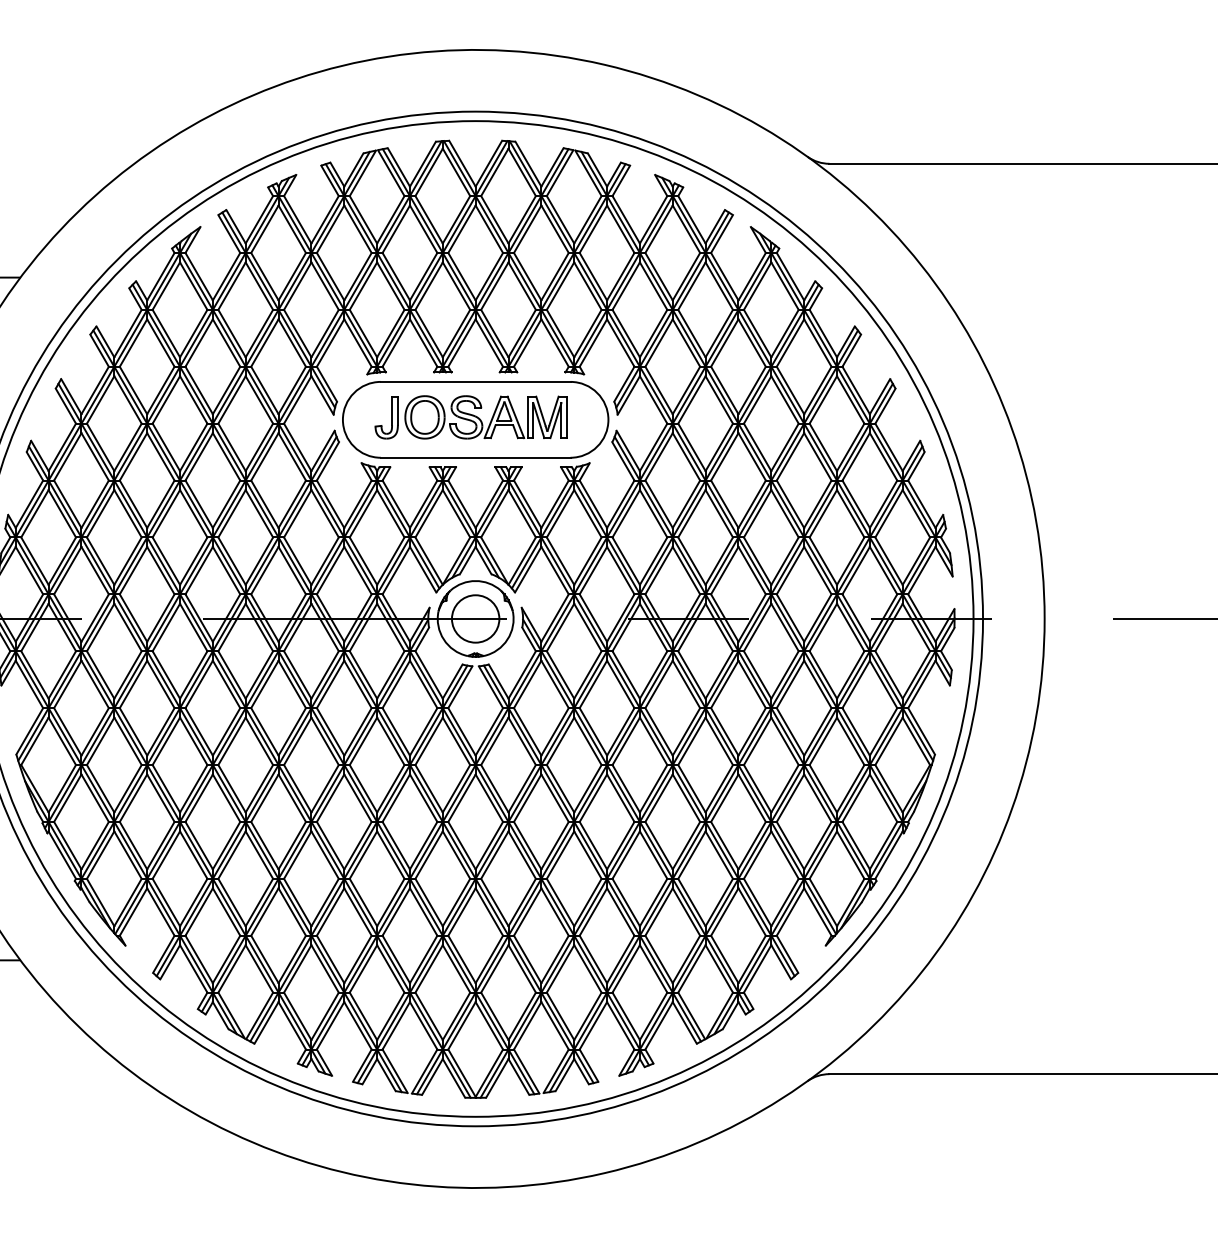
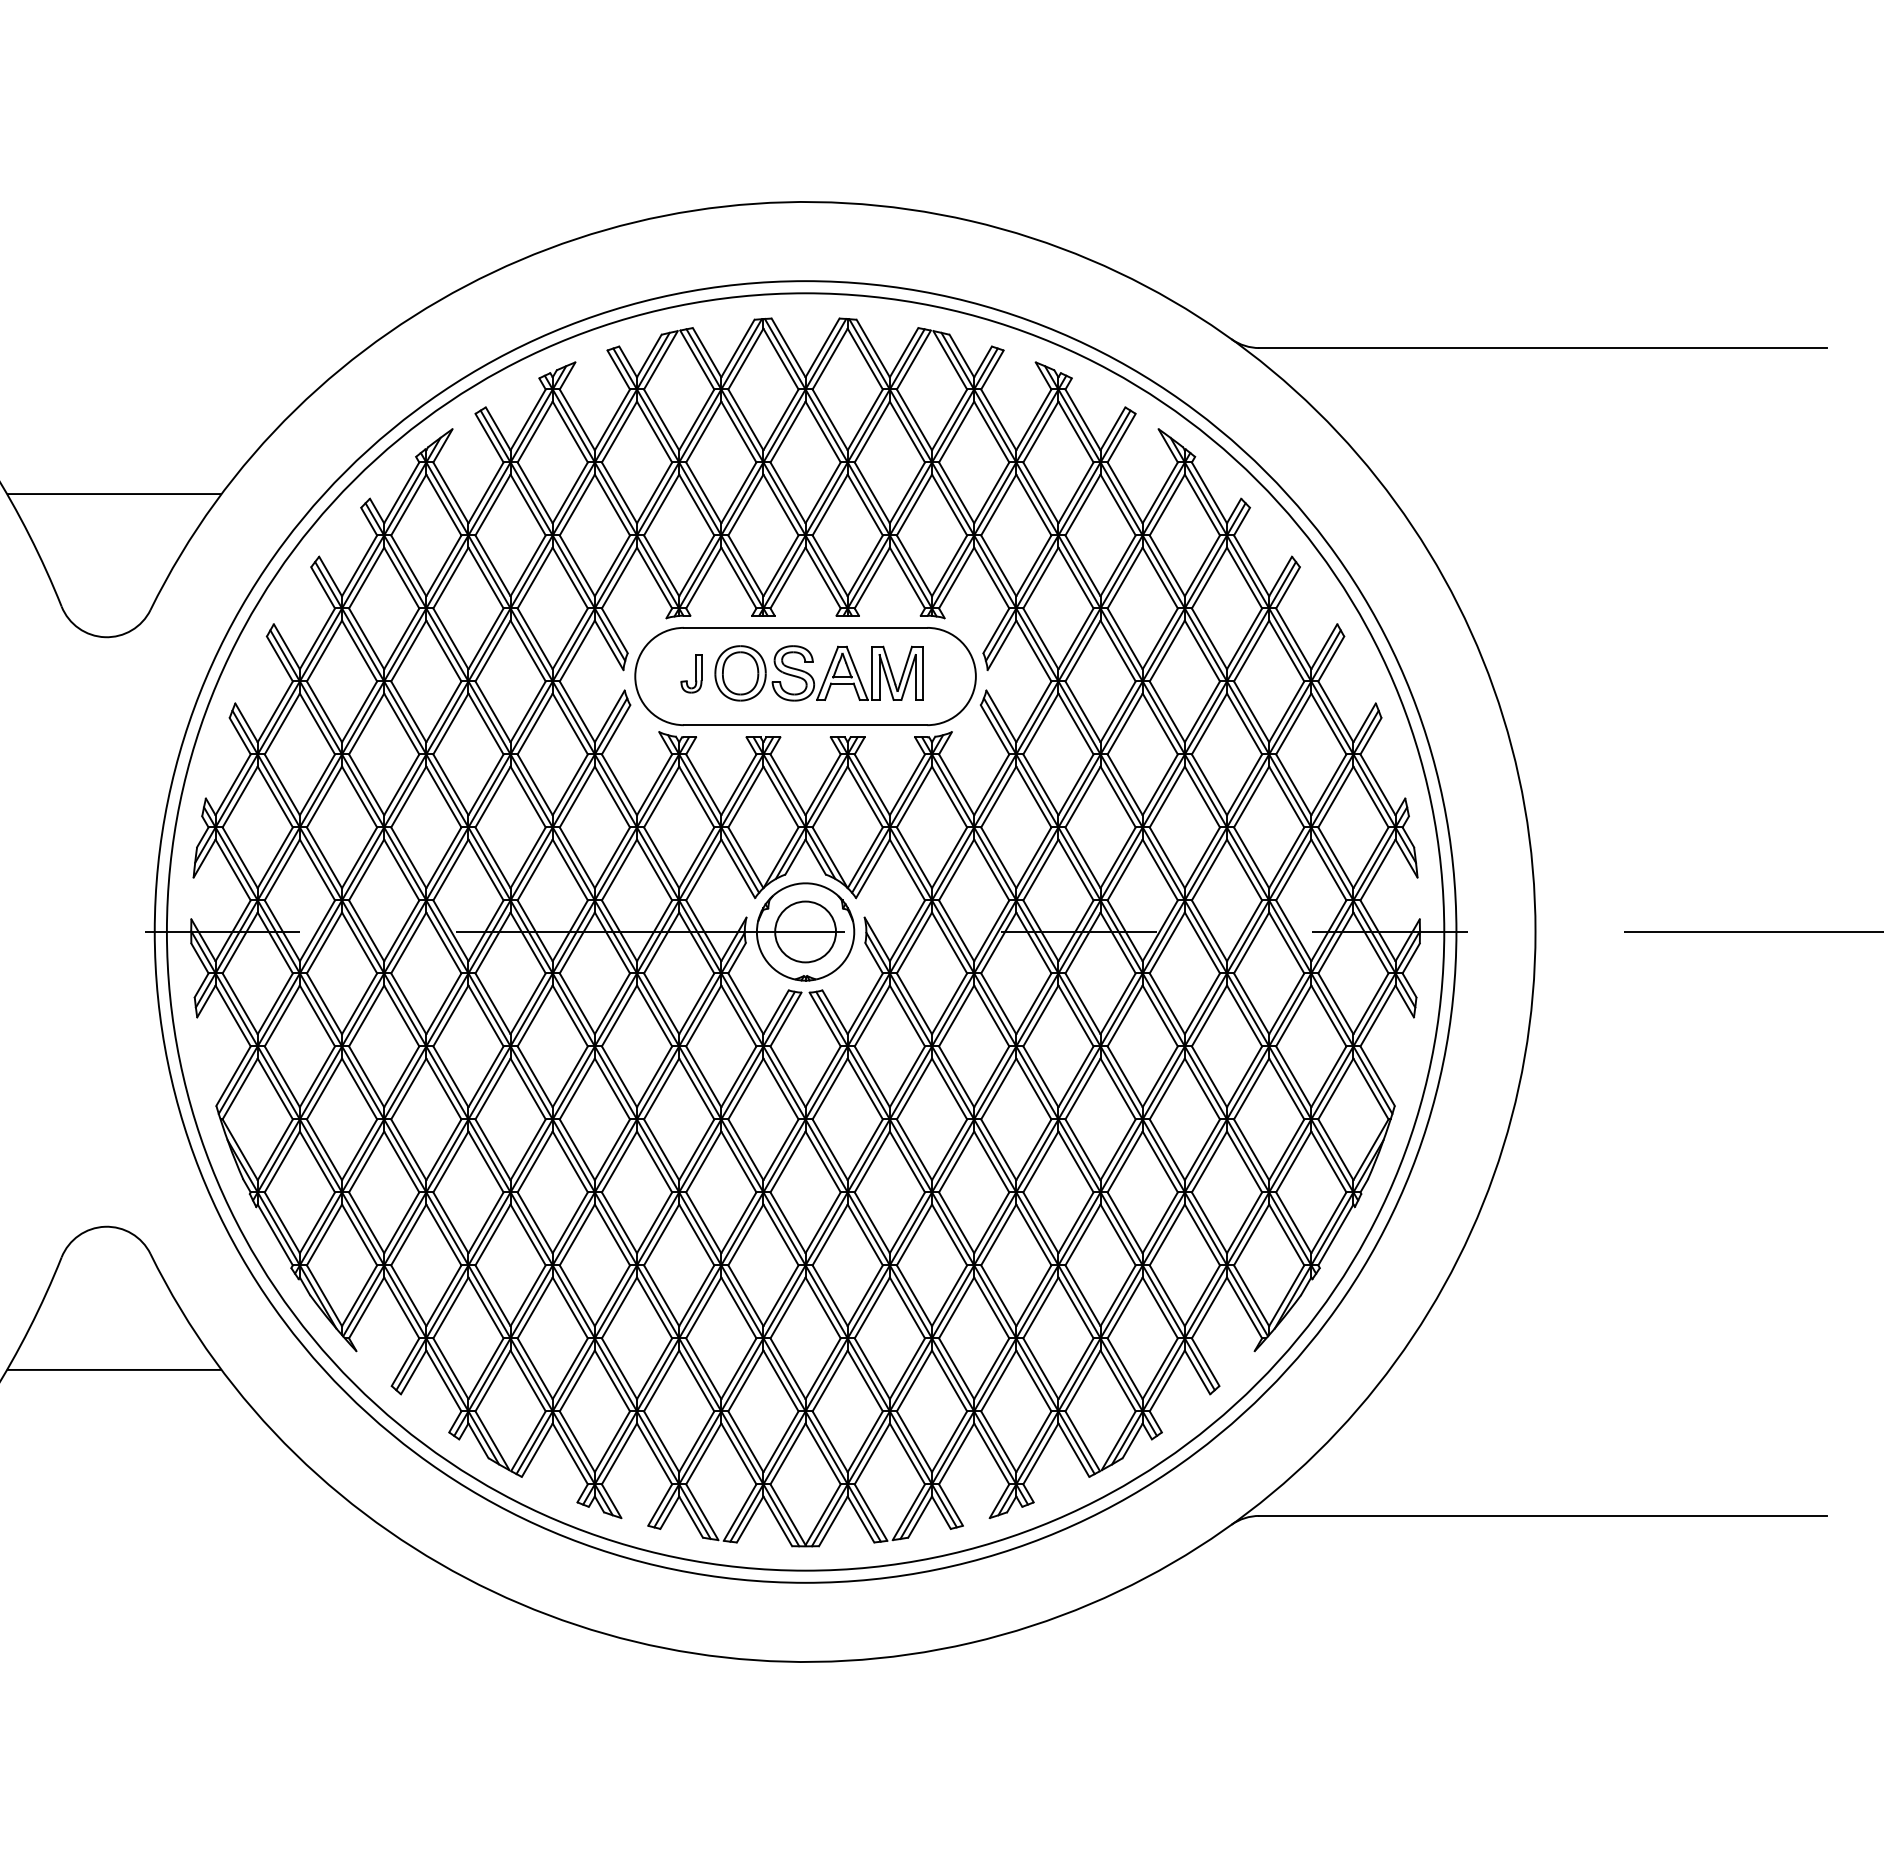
part: (386, 417) -> (691, 673), size x0.7

